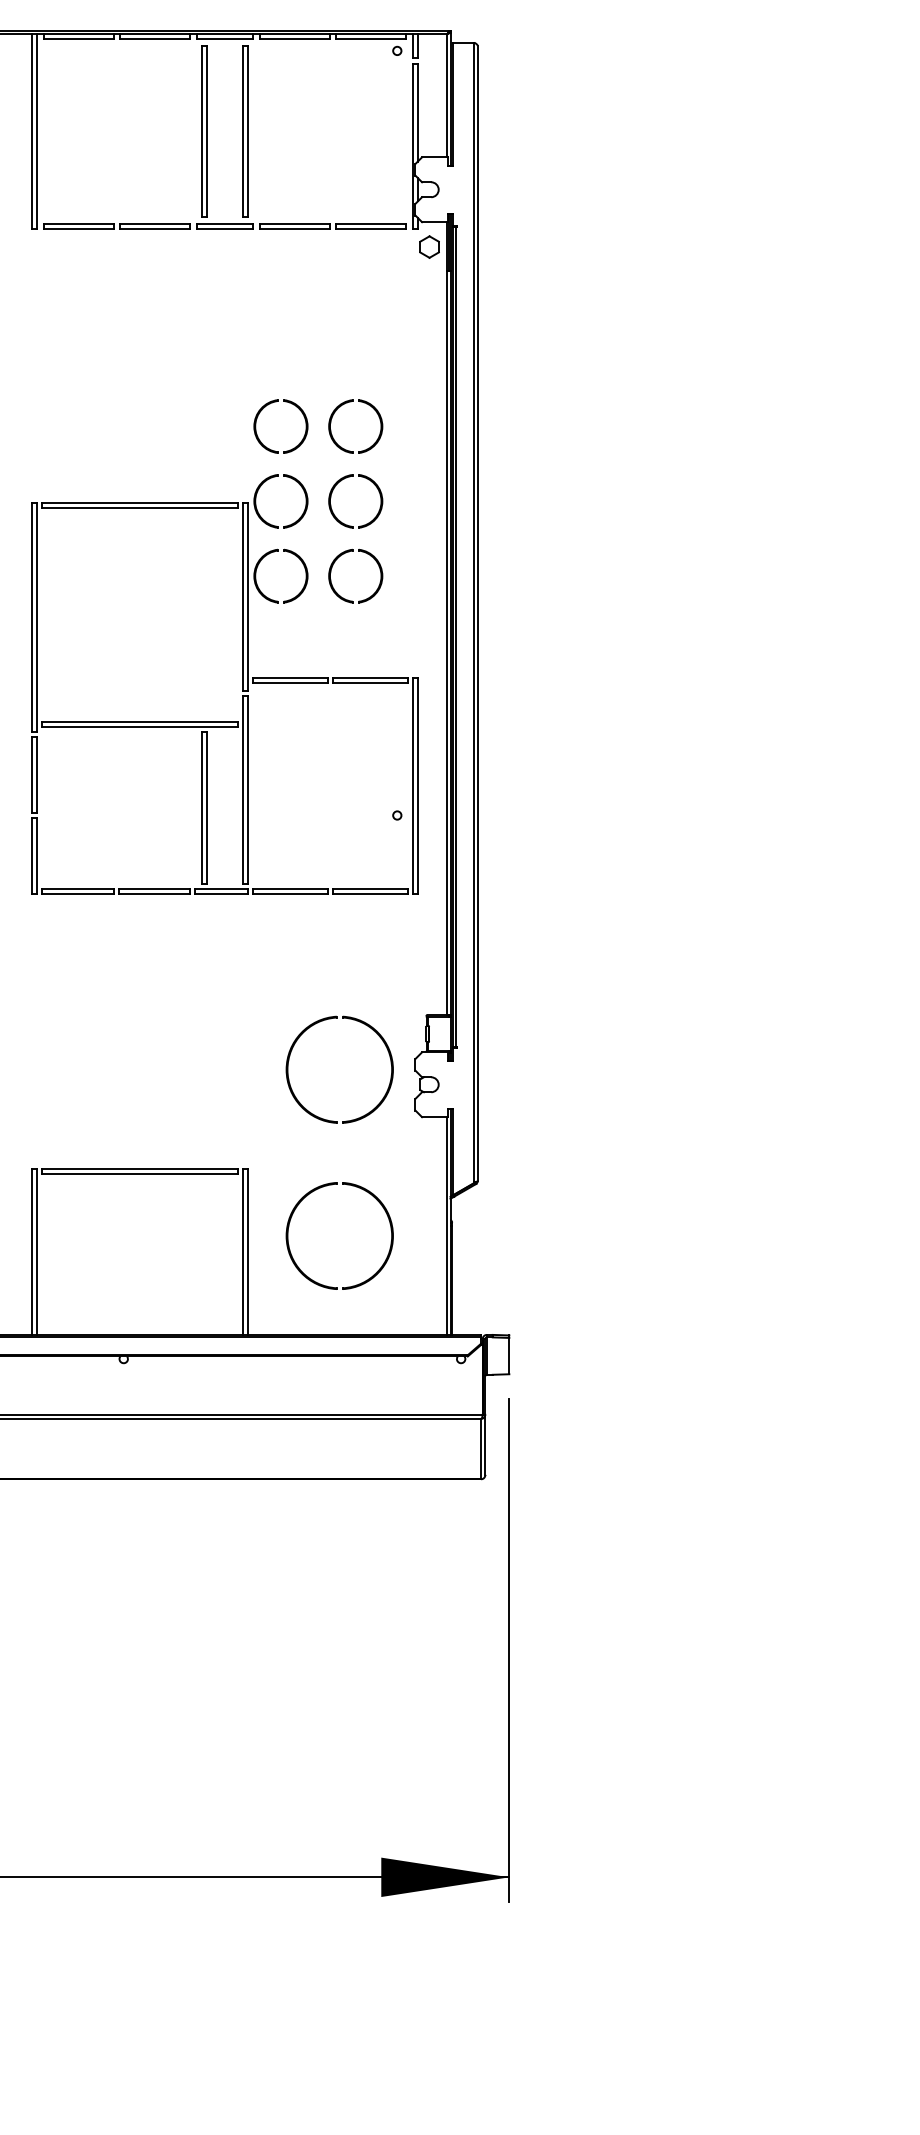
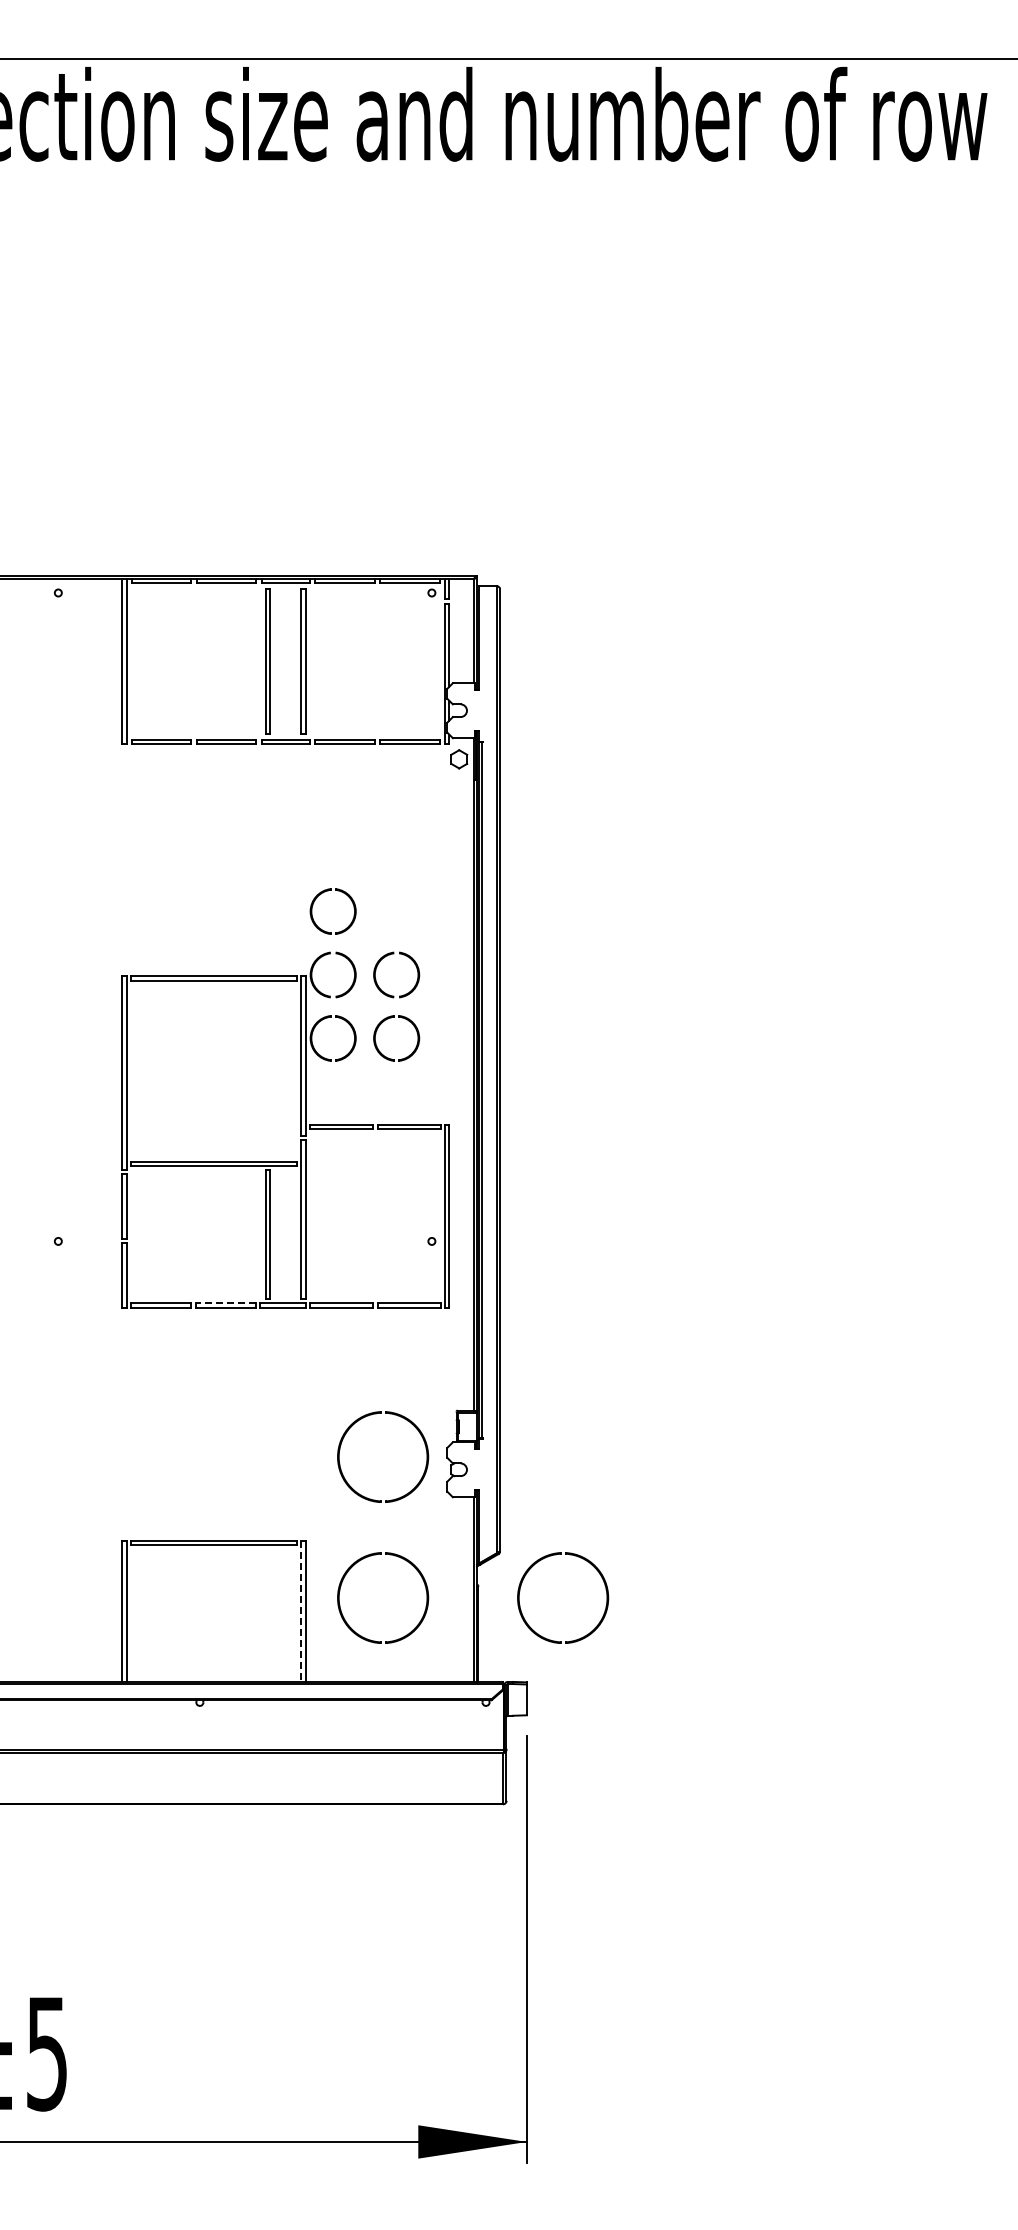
part: (331, 421) -> (376, 907), removed
line: (153, 888) -> (225, 1303), solid -> dashed
part: (559, 1185) -> (569, 1555), added
line: (243, 1251) -> (301, 1611), solid -> dashed

